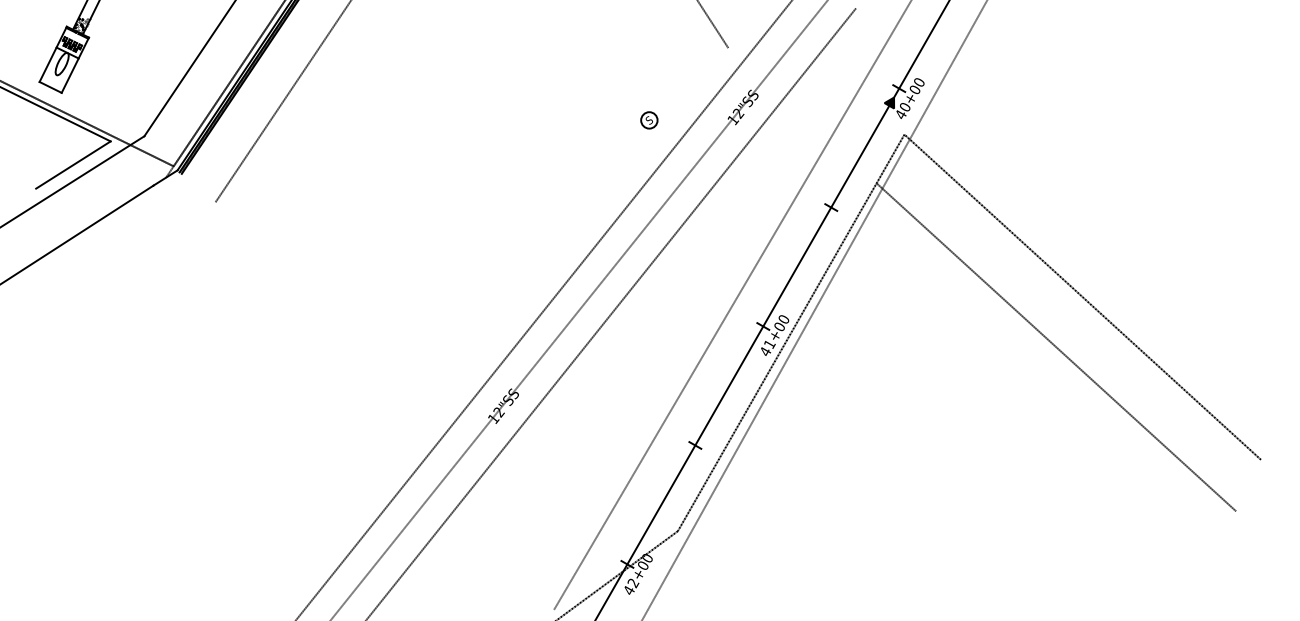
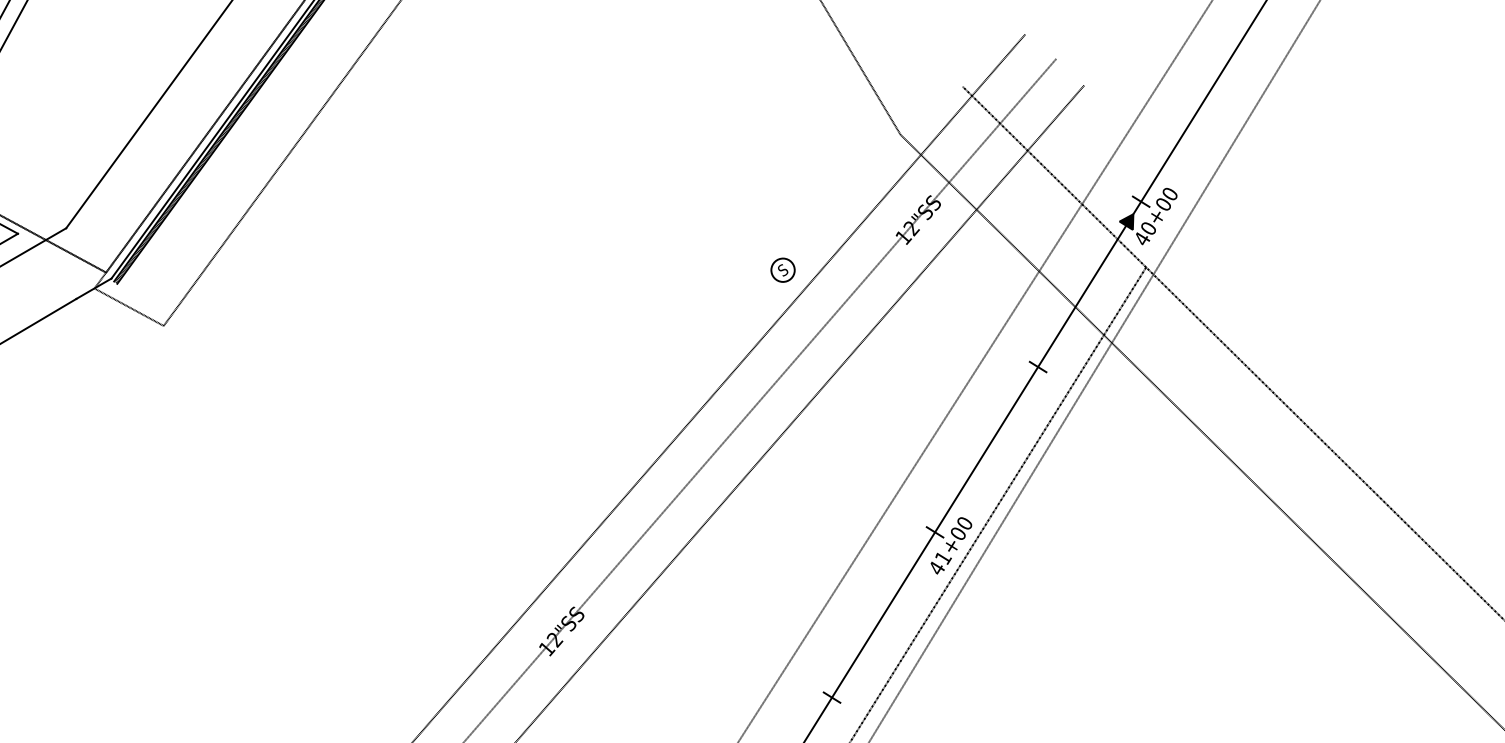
line: (837, 73) -> (1054, 176), added
line: (802, 115) -> (1002, 234), added
part: (649, 120) -> (783, 270), moved
line: (190, 189) -> (128, 306), added

